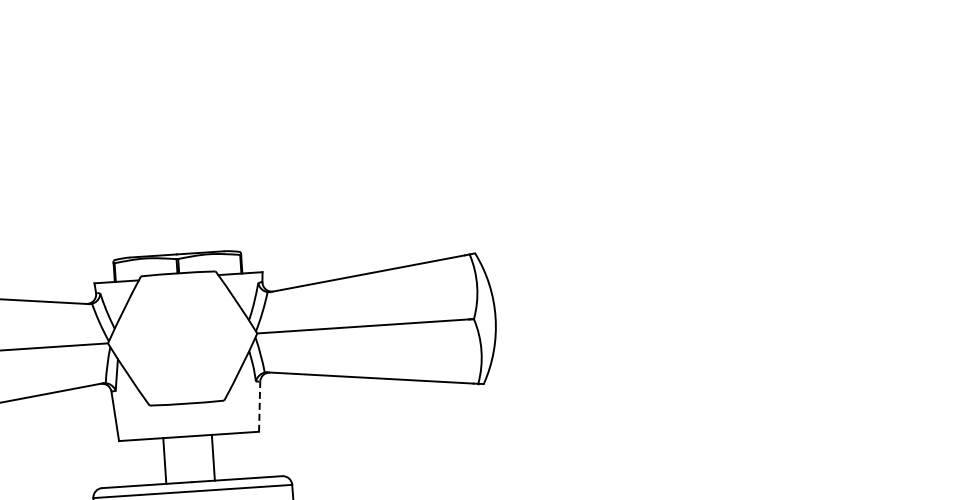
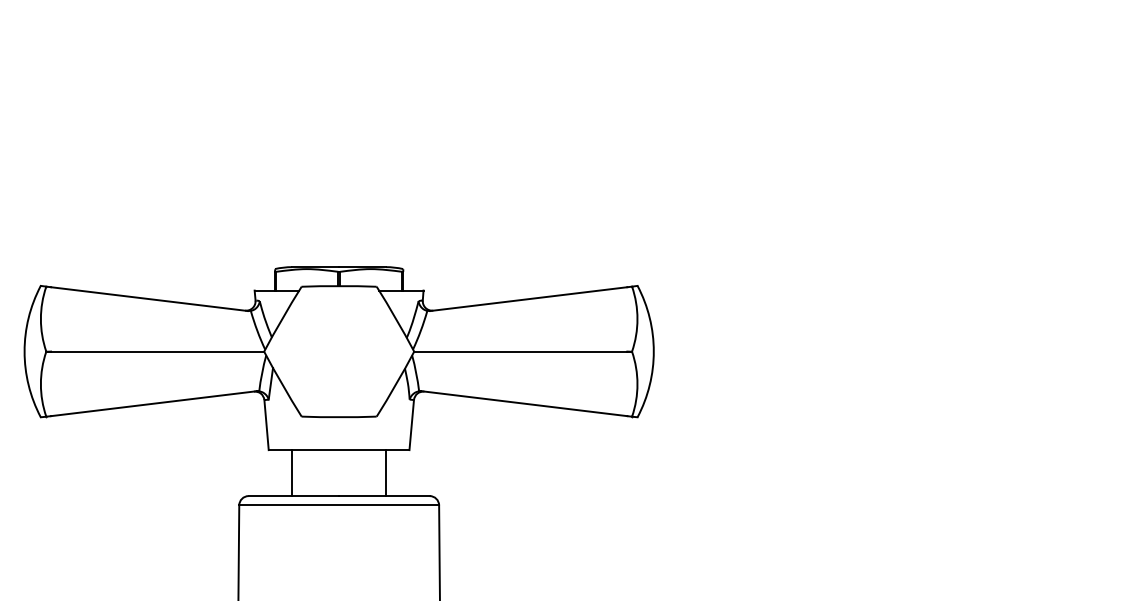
line: (259, 406) -> (411, 424), dashed -> solid
line: (213, 458) -> (386, 473), moved
line: (165, 461) -> (292, 473), moved

